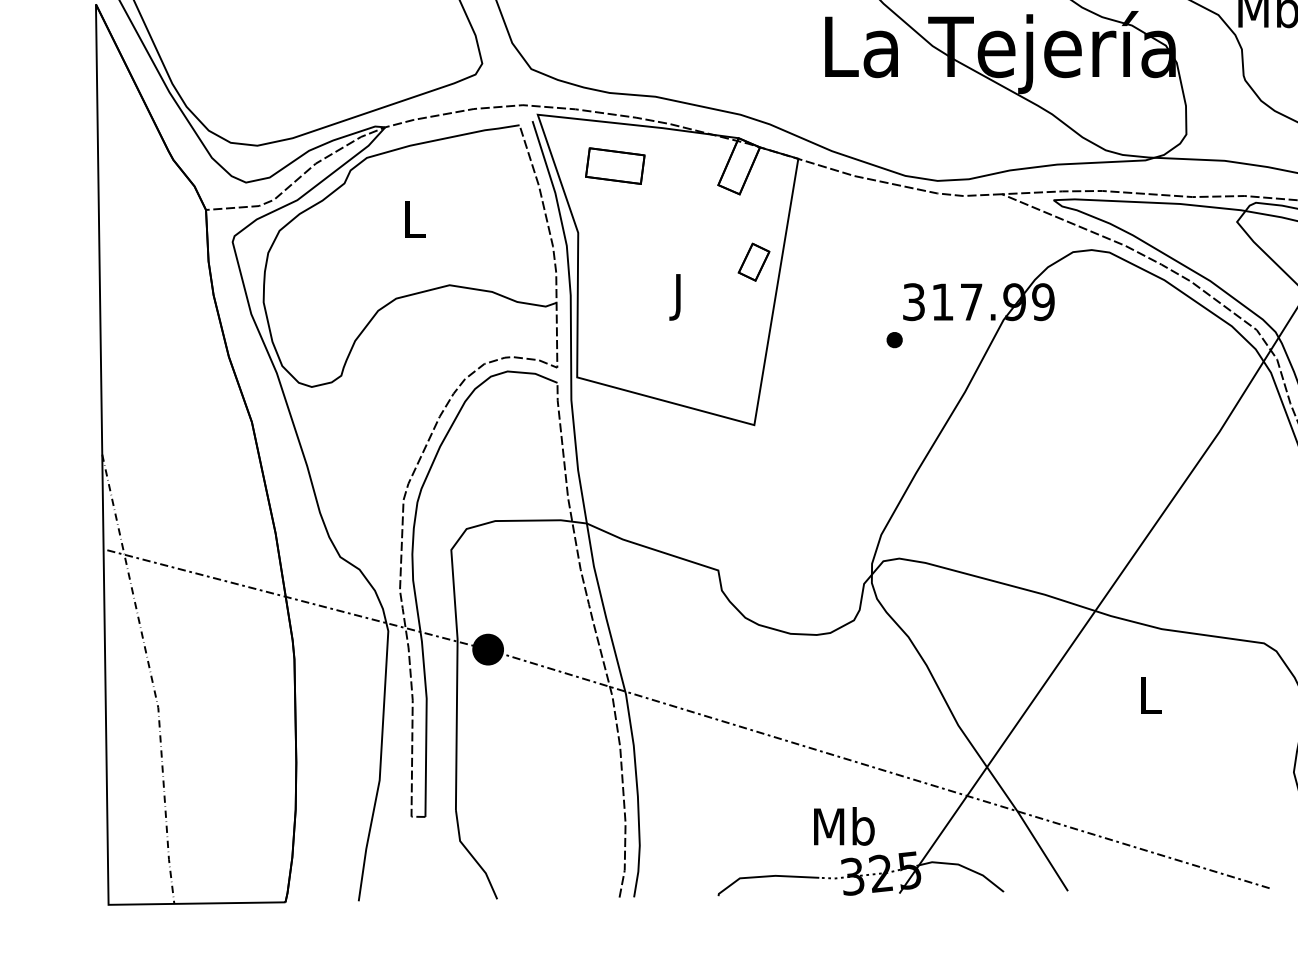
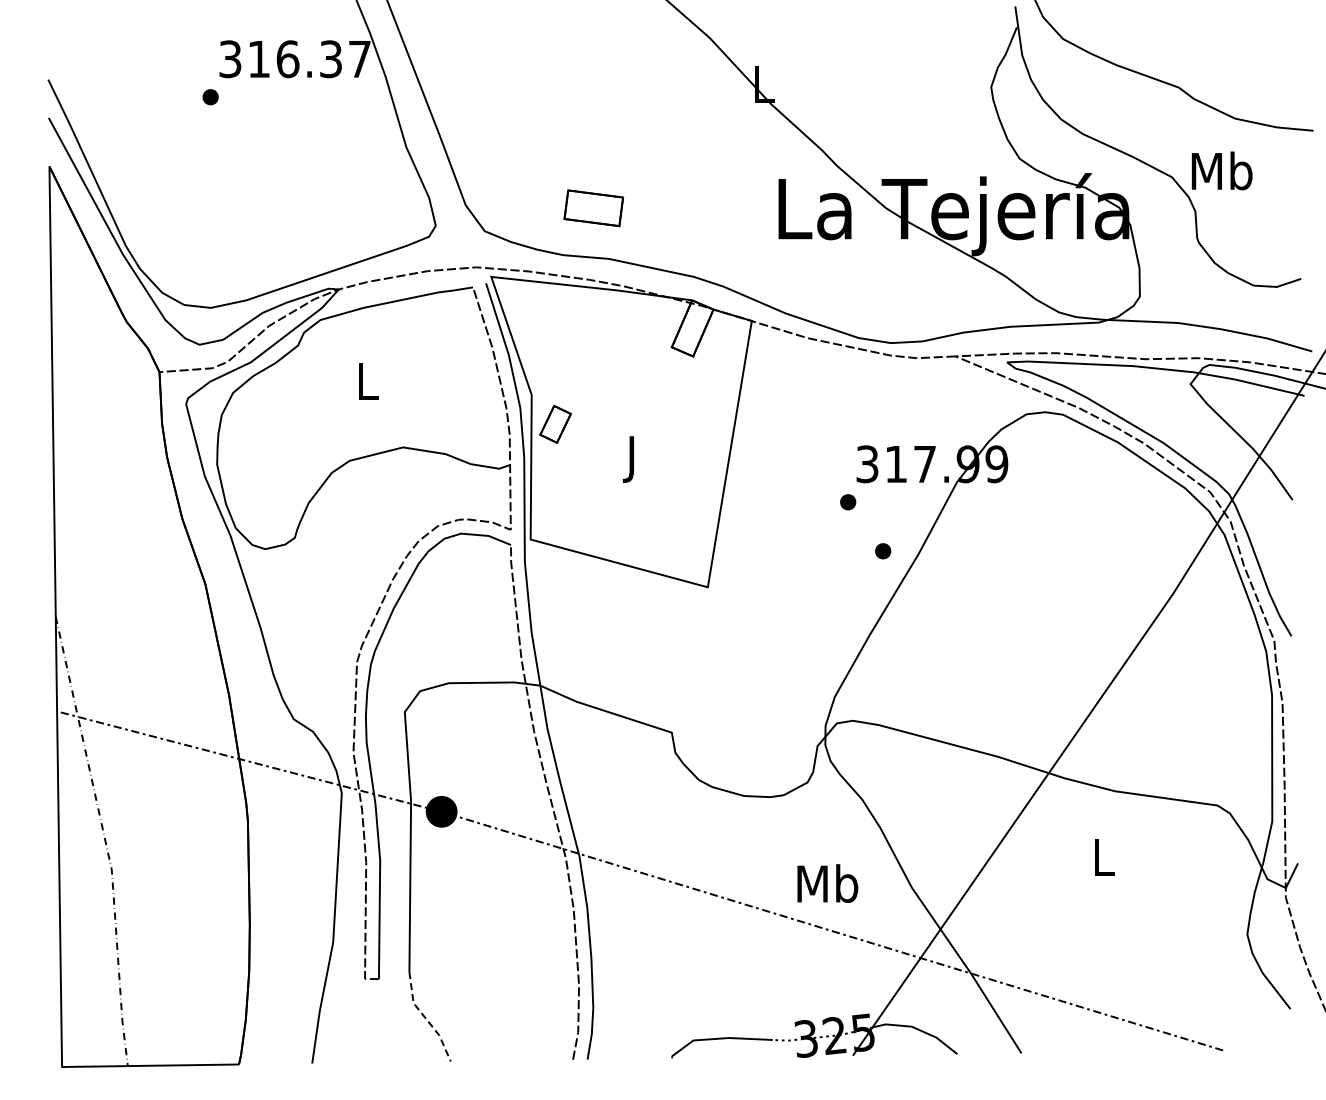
part: (615, 166) -> (593, 208), moved
part: (754, 262) -> (555, 424), moved
part: (930, 389) -> (883, 551), added
text: (844, 826) -> (827, 883), moved
line: (472, 856) -> (425, 1018), solid -> dashed

